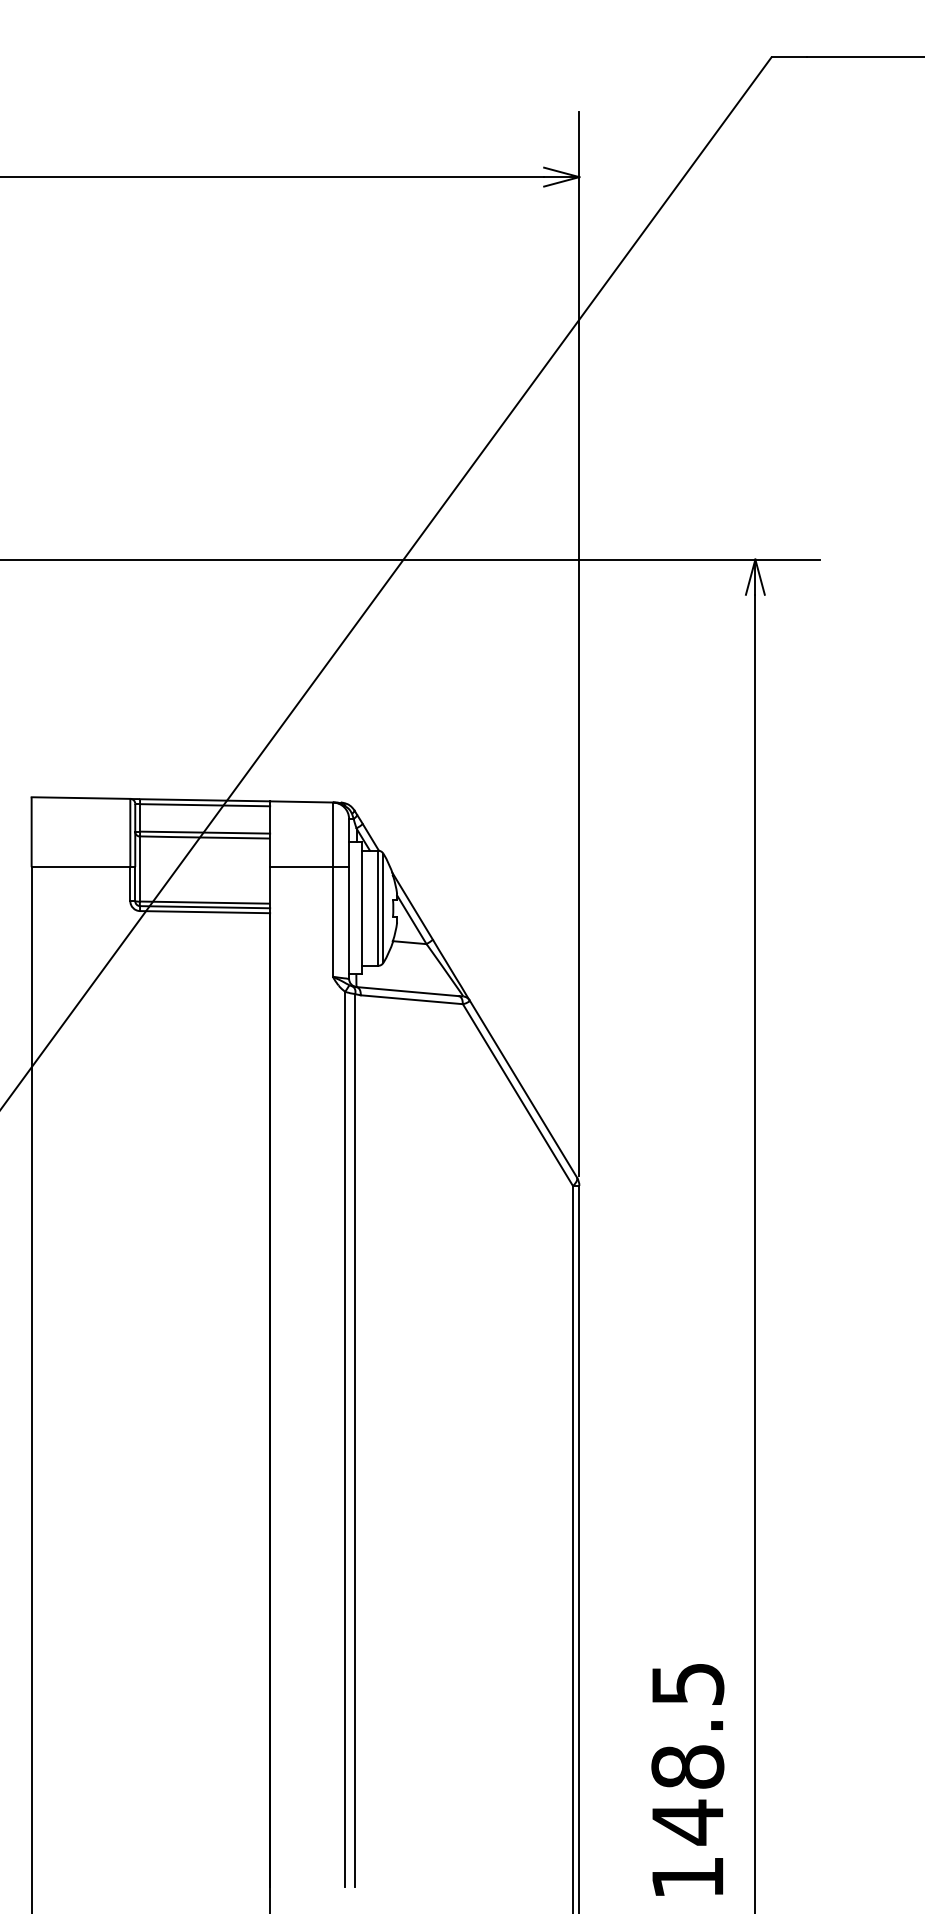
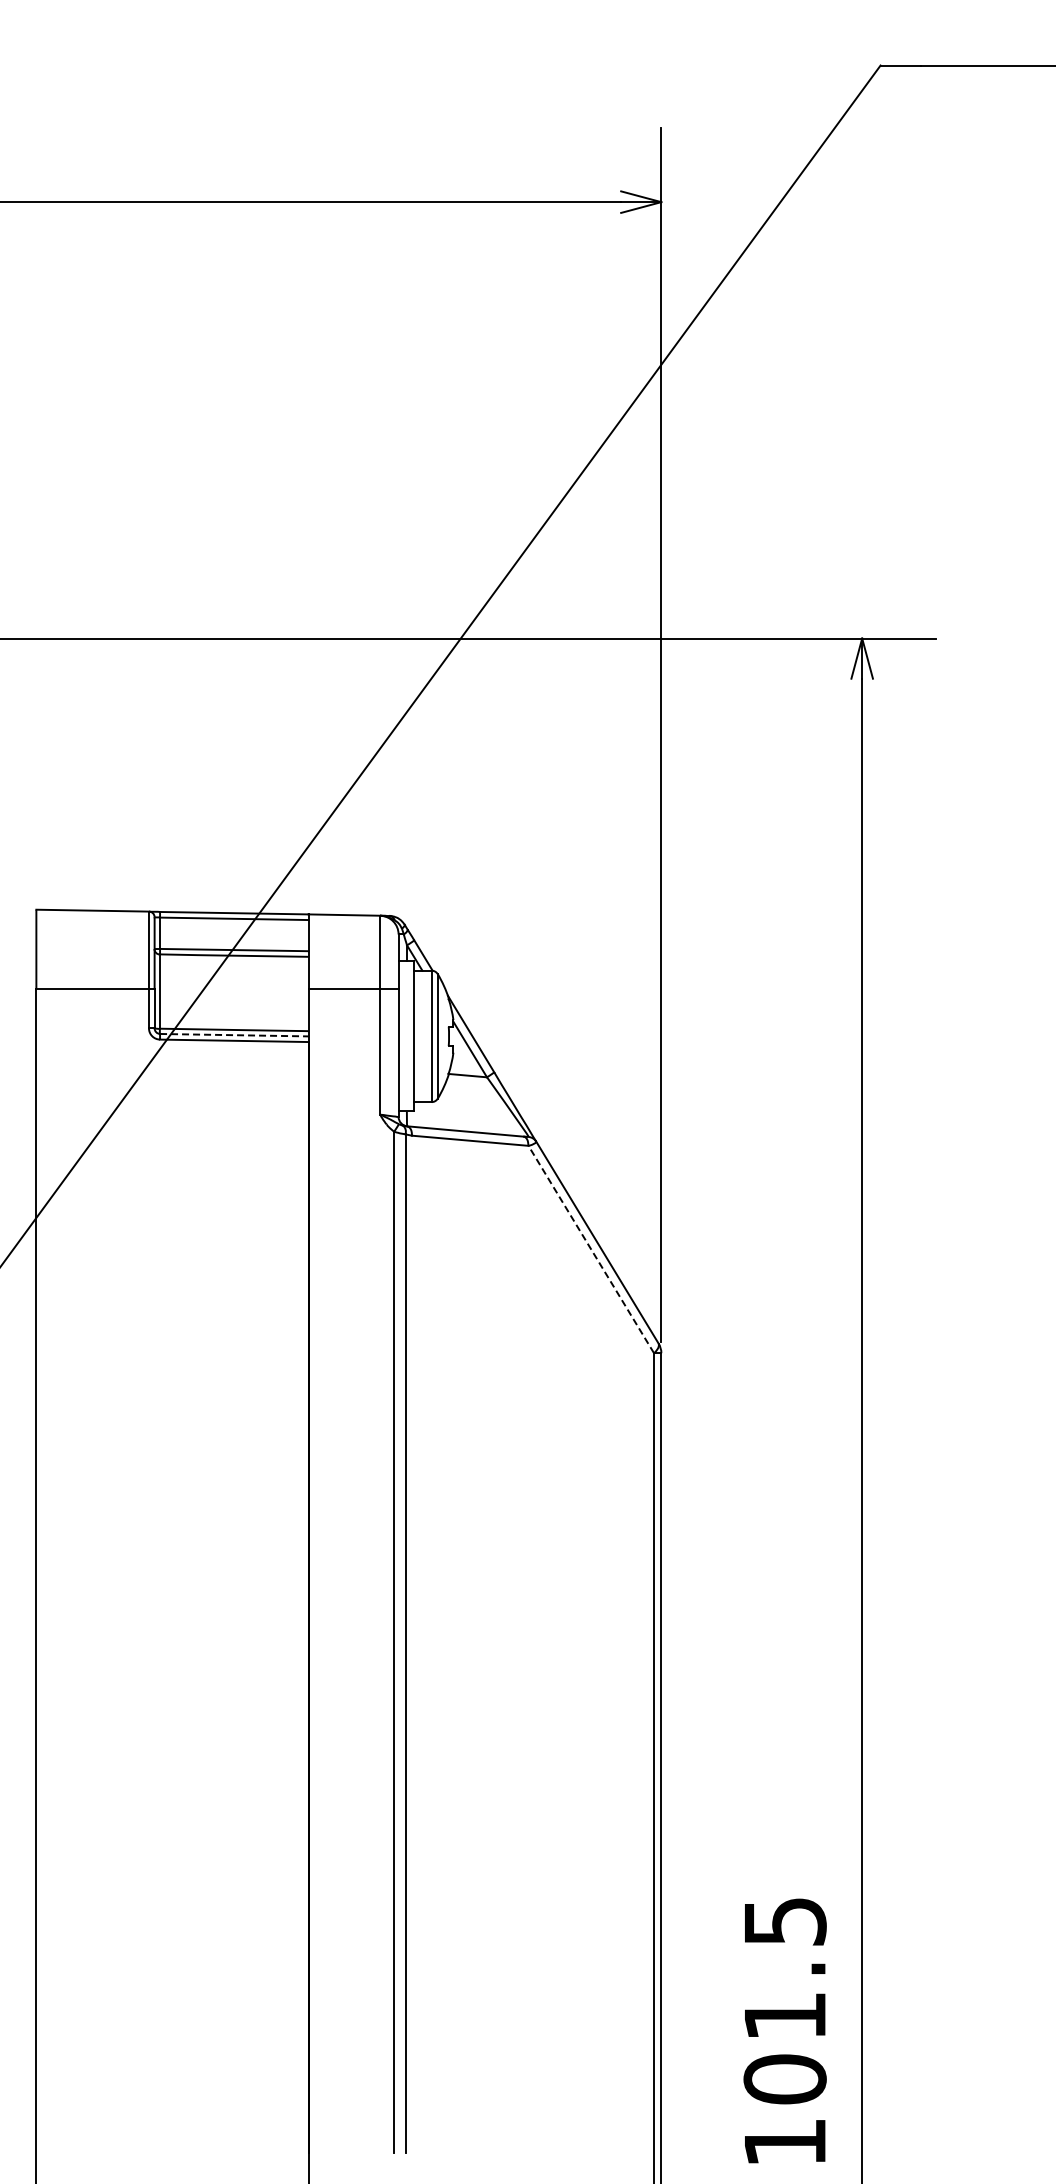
line: (205, 907) -> (234, 1035), solid -> dashed
line: (518, 1095) -> (591, 1249), solid -> dashed
text: (687, 1795) -> (784, 2048), 148.5 -> 101.5

